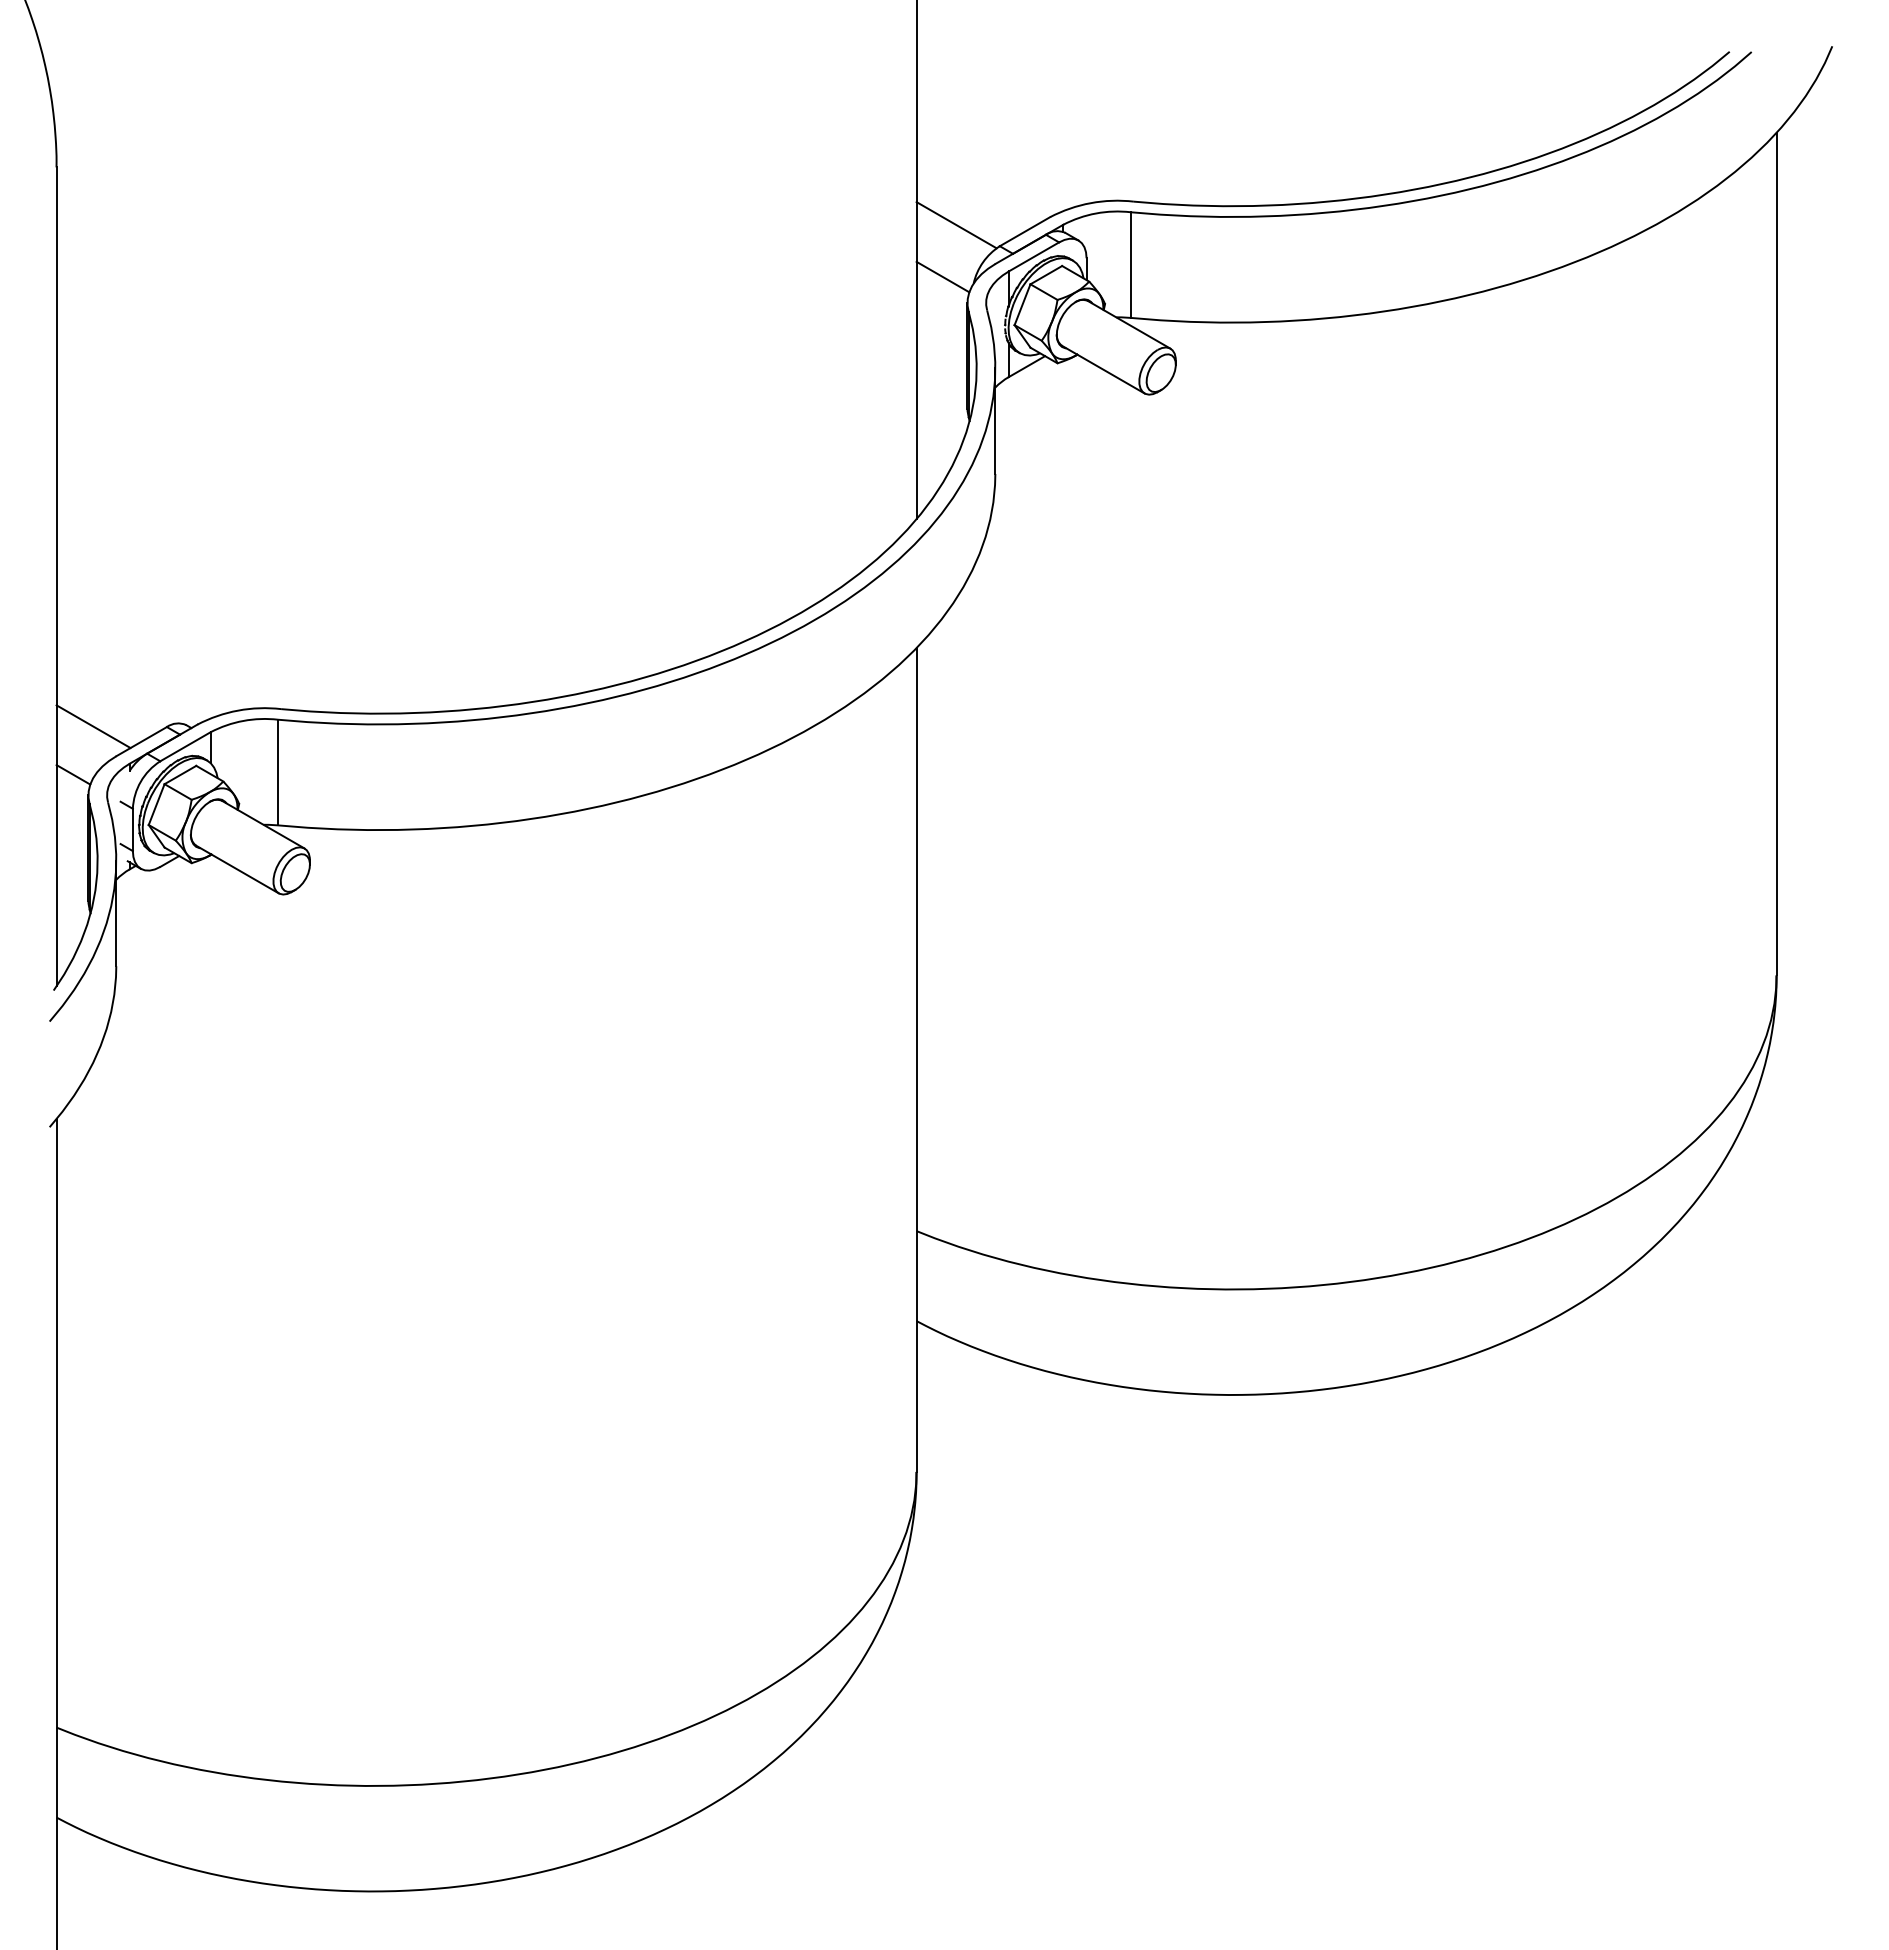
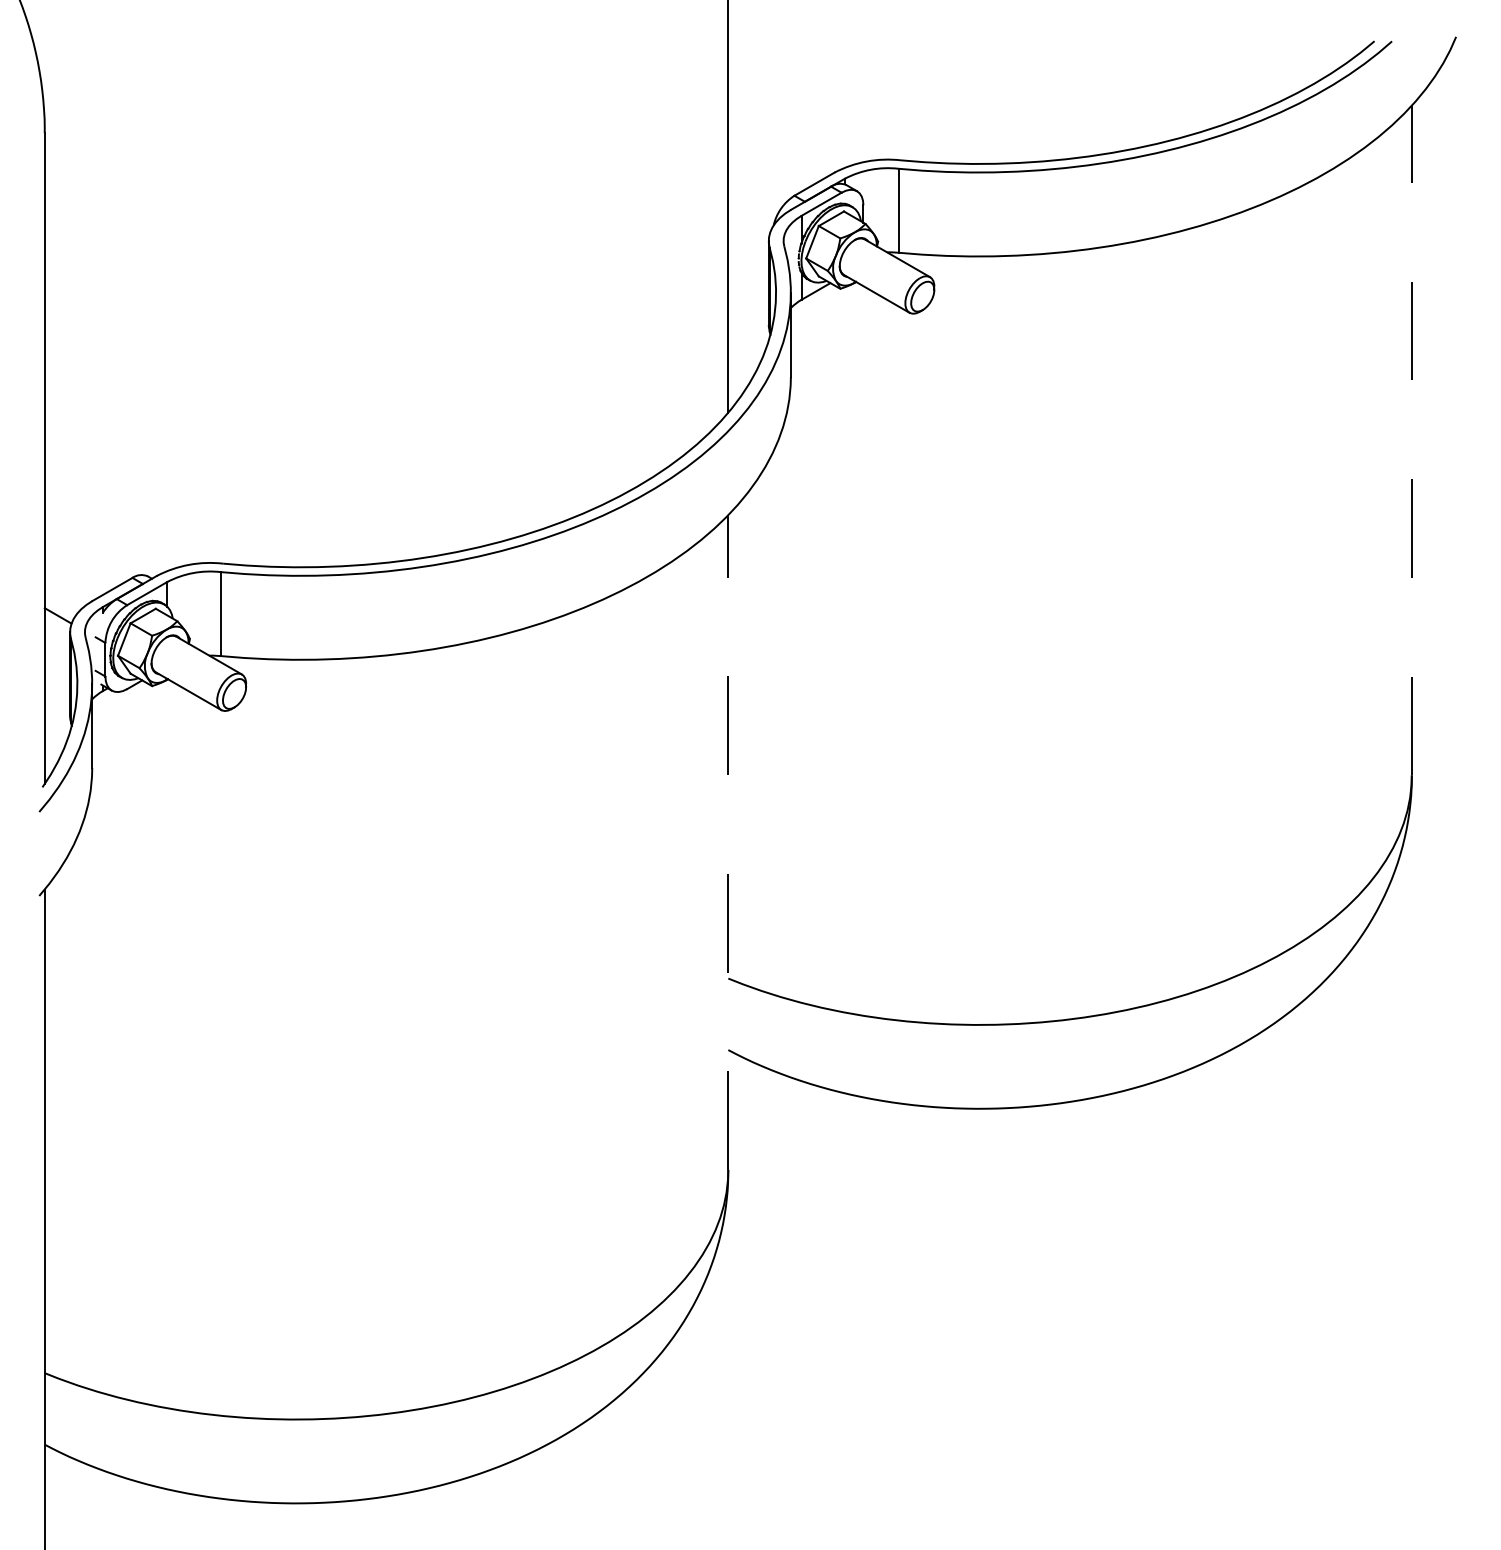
line: (956, 225) -> (760, 179), removed
line: (942, 276) -> (748, 219), removed
line: (1776, 553) -> (1411, 439), solid -> dashed
line: (93, 726) -> (74, 577), removed
line: (916, 1060) -> (728, 842), solid -> dashed

